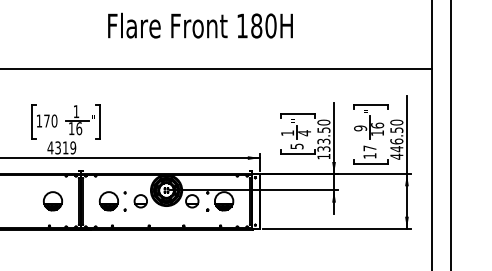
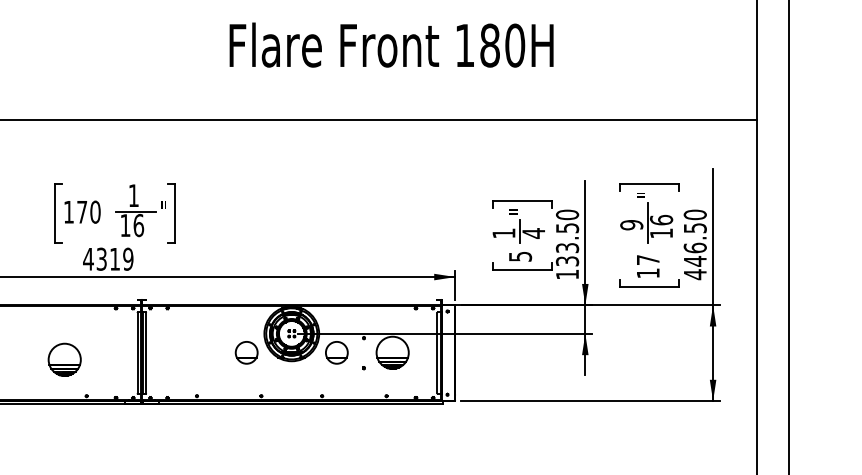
text: (200, 25) -> (391, 44), moved
part: (52, 201) -> (63, 360), moved
part: (112, 201) -> (197, 353), removed

